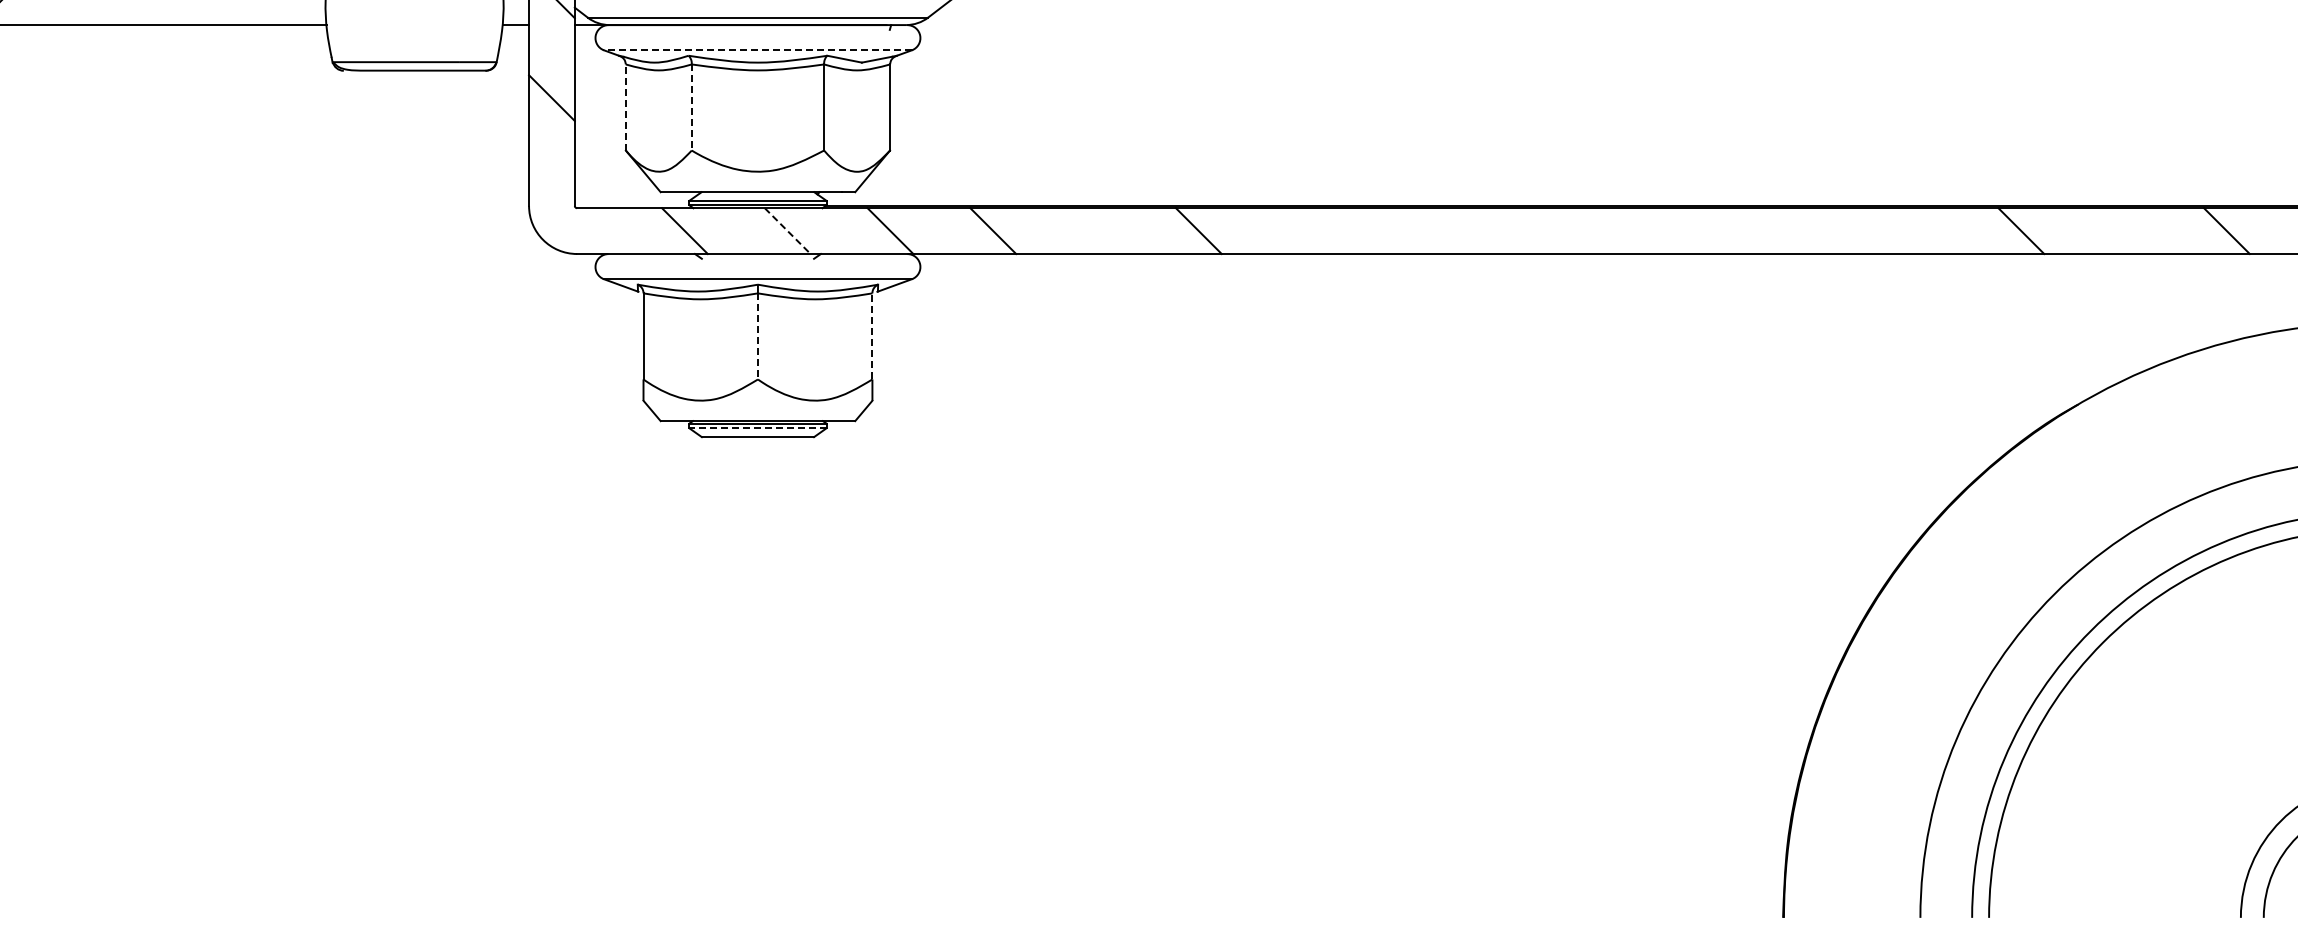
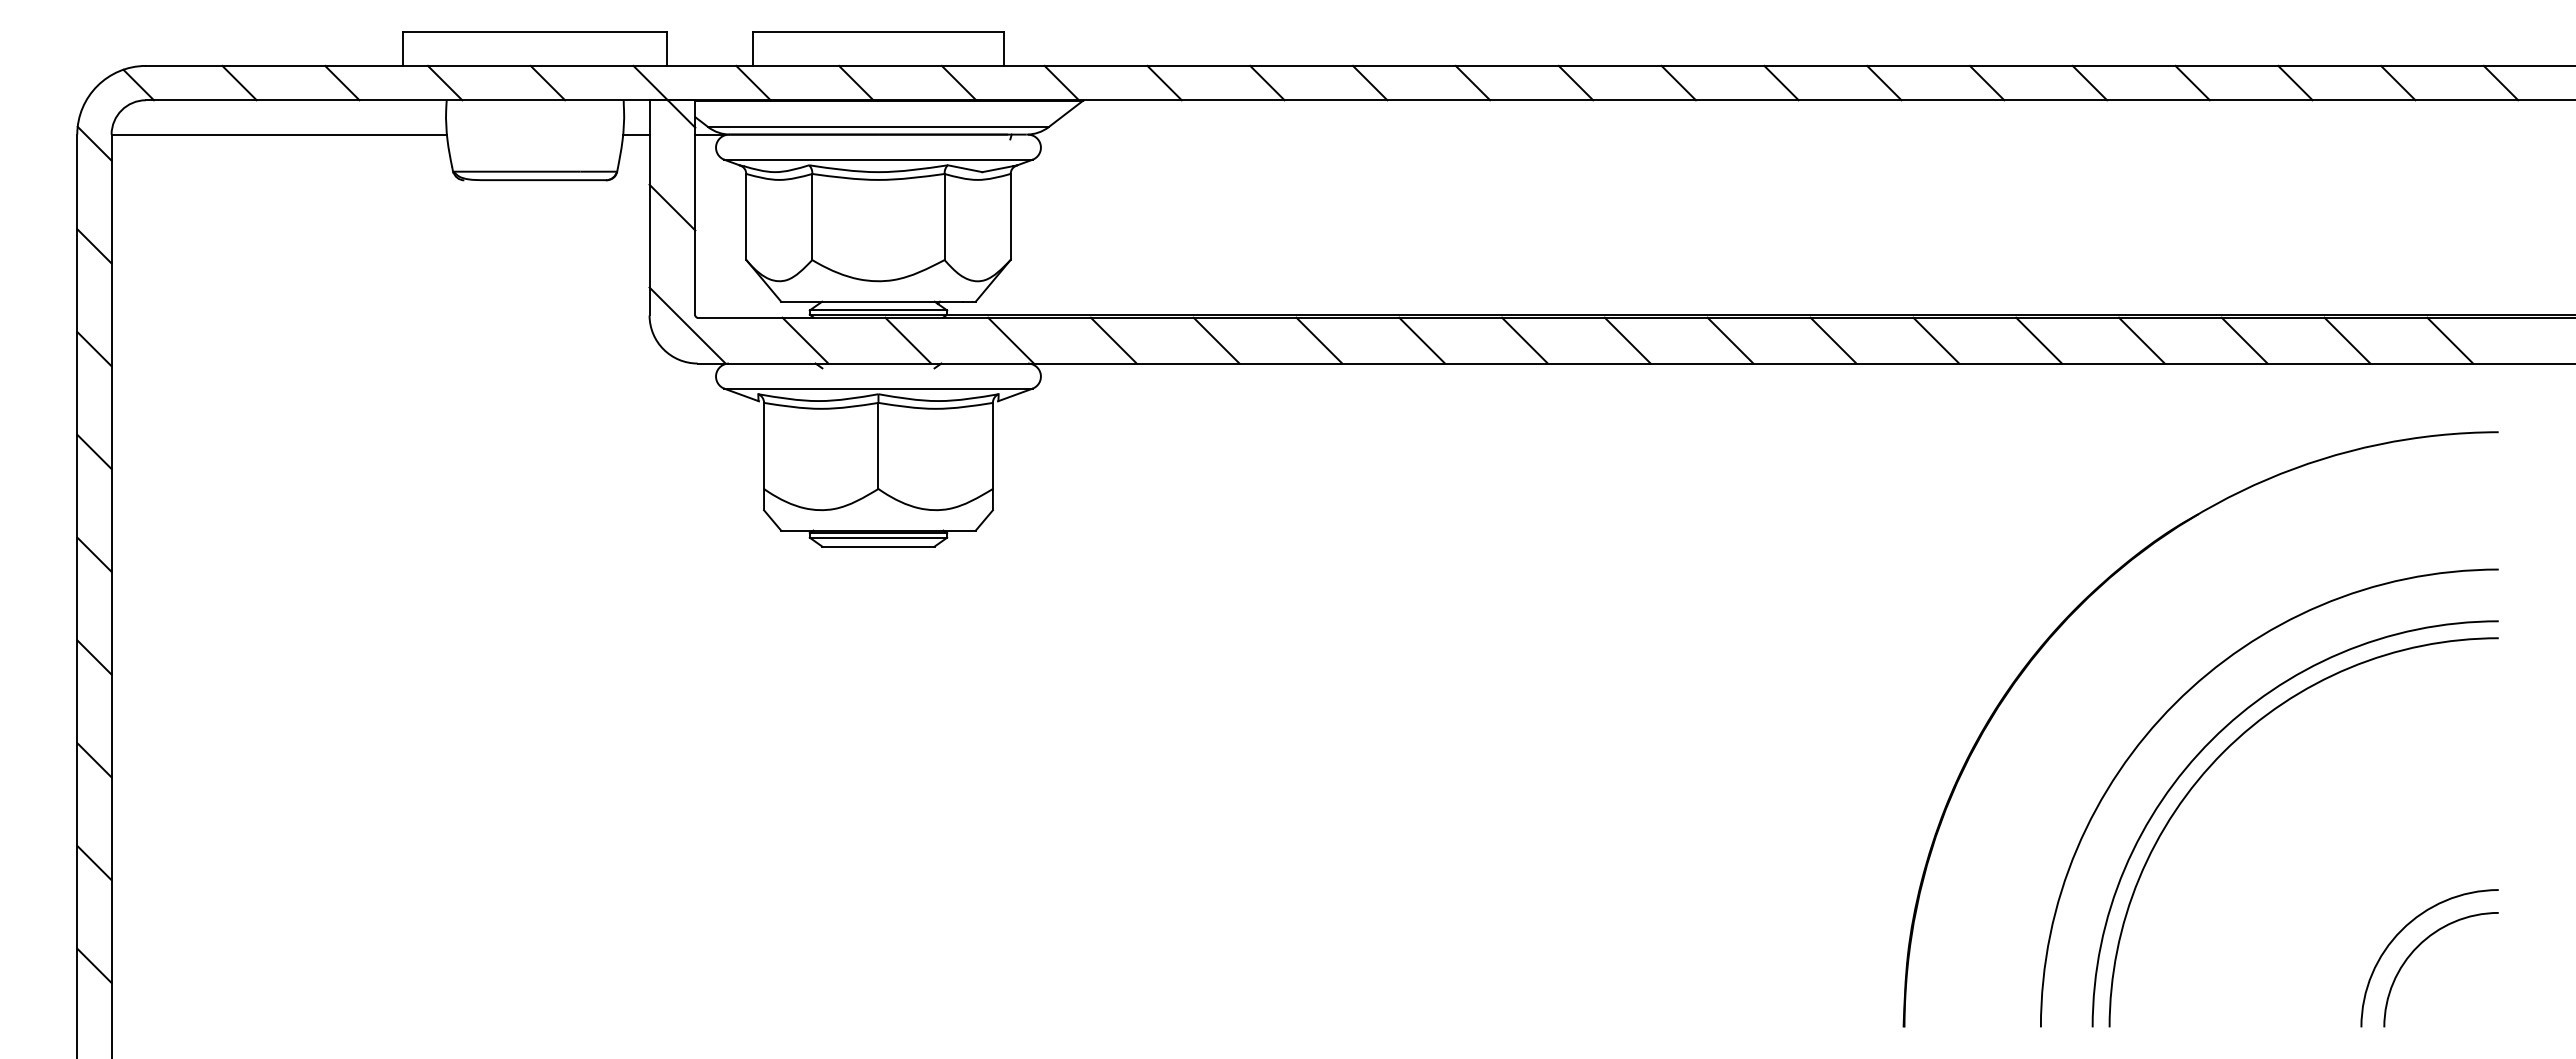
line: (756, 49) -> (877, 159), dashed -> solid
line: (625, 106) -> (746, 216), dashed -> solid
line: (691, 107) -> (812, 217), dashed -> solid
line: (566, 215) -> (687, 325), added
line: (787, 230) -> (908, 340), dashed -> solid
line: (1095, 230) -> (1216, 340), added
line: (1301, 230) -> (1422, 340), added
line: (1403, 230) -> (1524, 340), added
line: (1506, 230) -> (1627, 340), added
line: (1609, 230) -> (1730, 340), added
line: (1712, 230) -> (1833, 340), added
line: (1815, 230) -> (1936, 340), added
line: (1917, 230) -> (2038, 340), added
line: (2123, 230) -> (2244, 340), added
line: (871, 335) -> (992, 445), dashed -> solid
line: (757, 336) -> (878, 446), dashed -> solid
line: (757, 427) -> (878, 537), dashed -> solid

